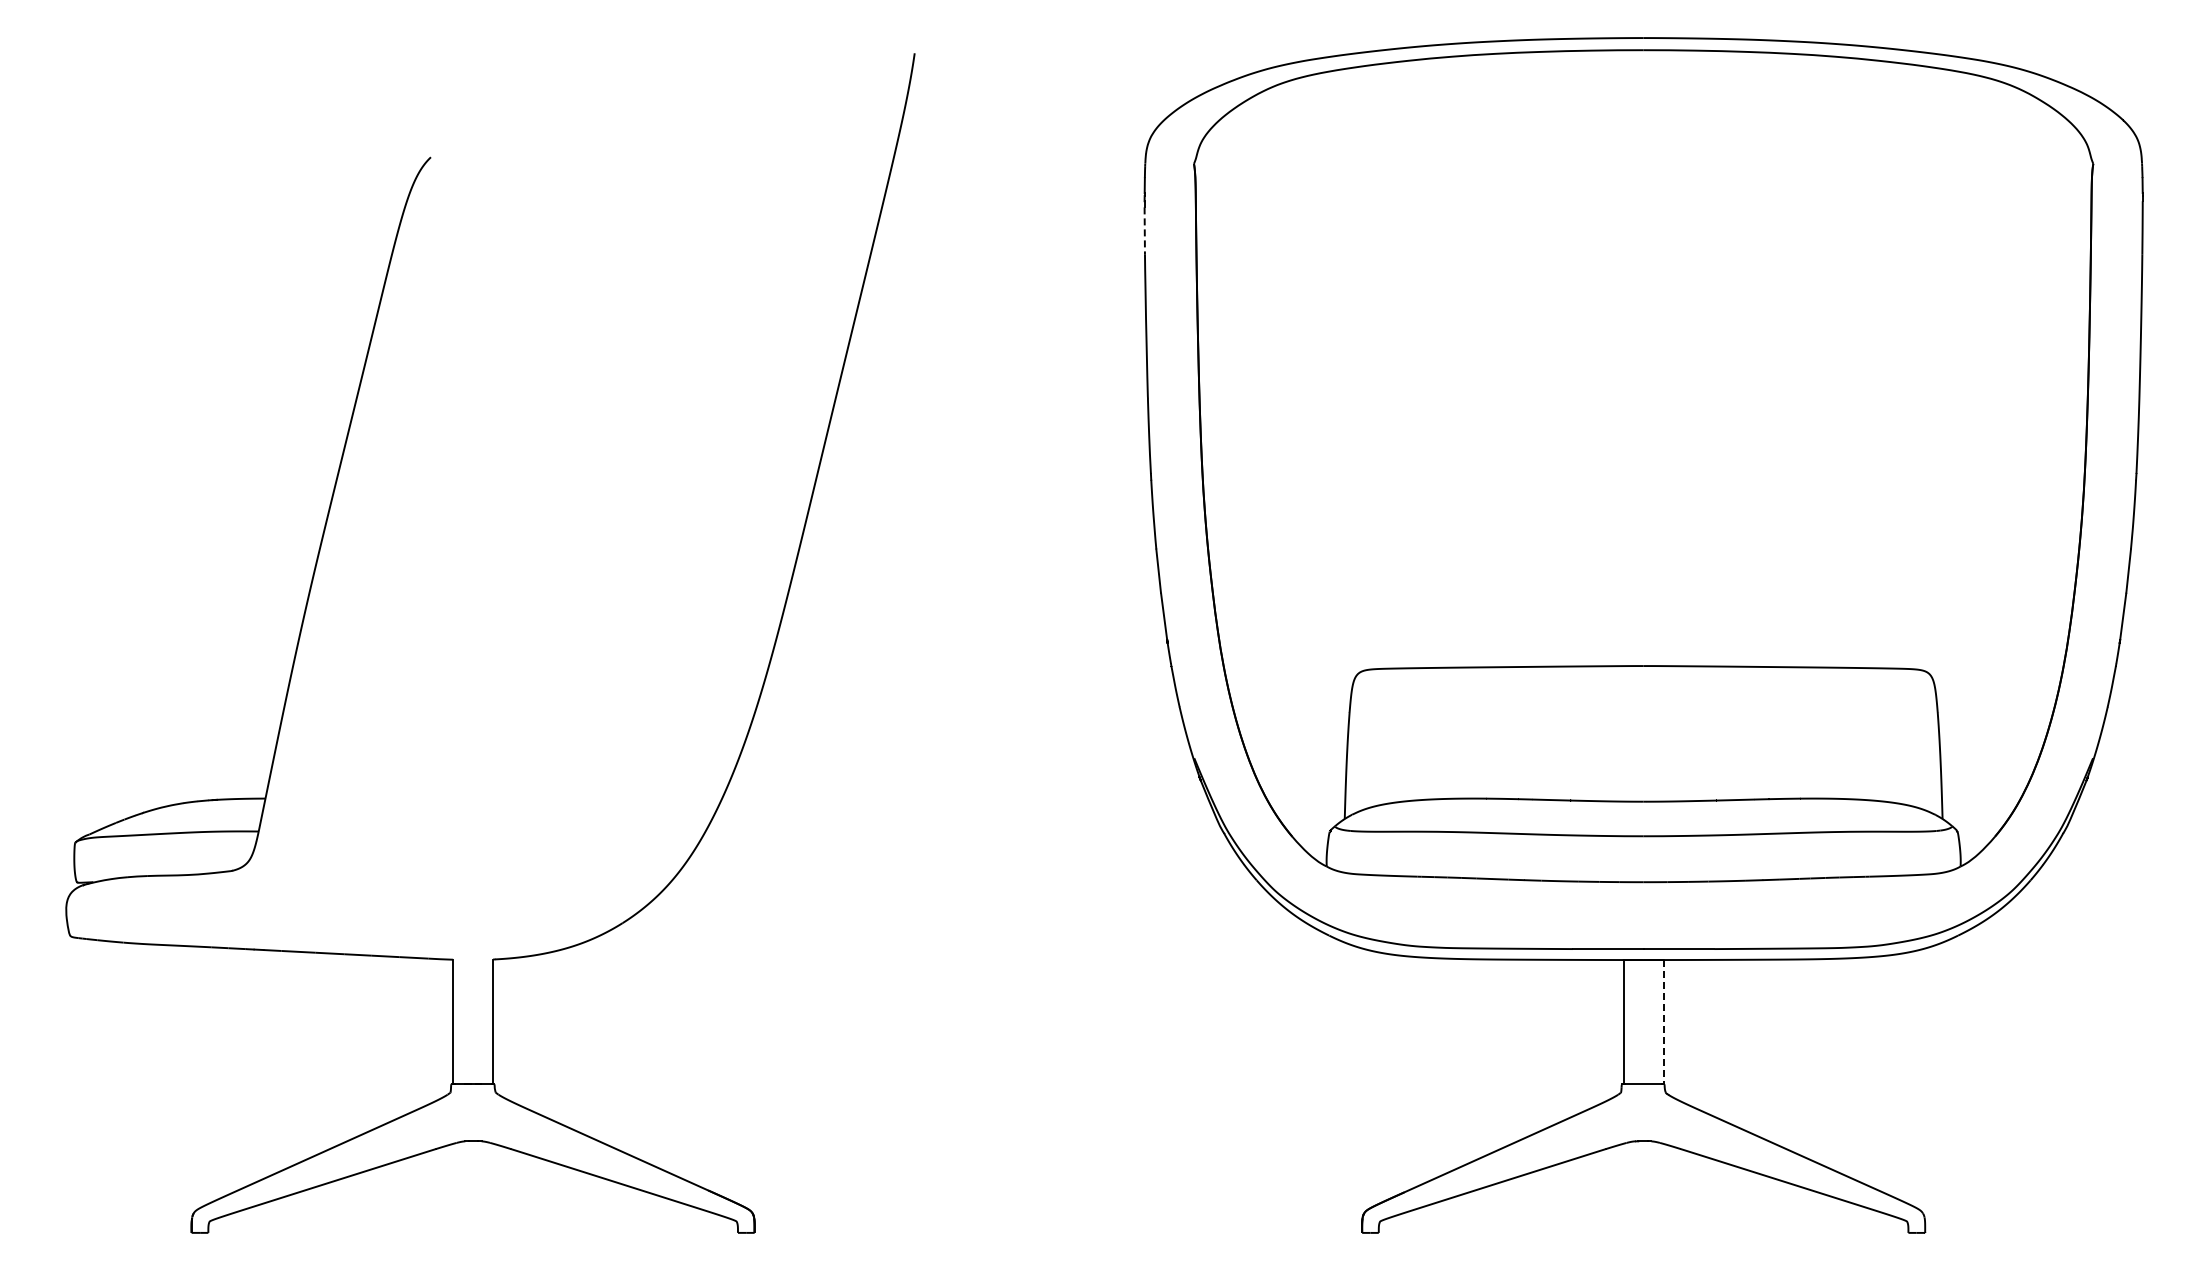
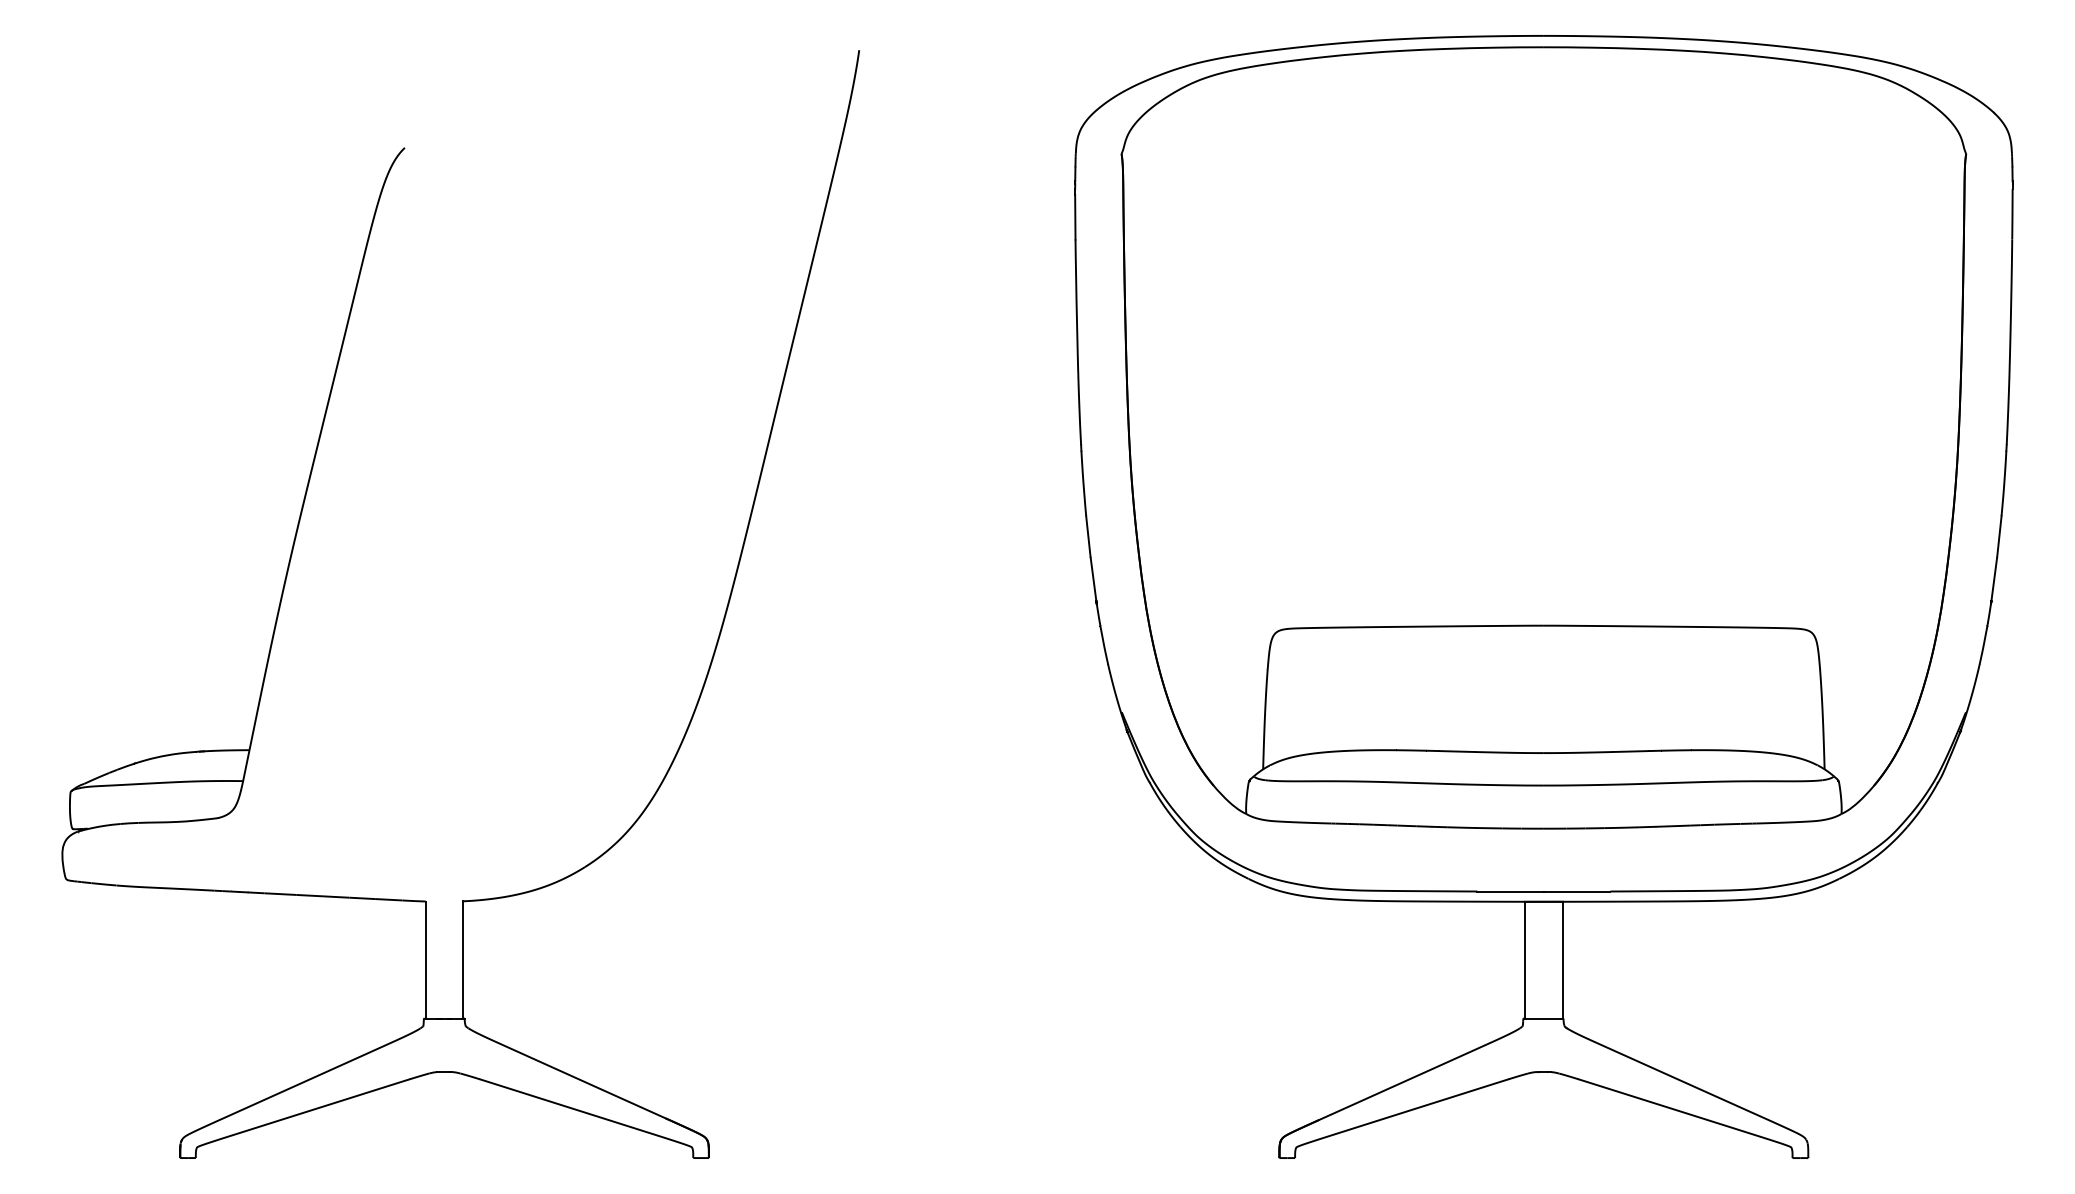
line: (1144, 231) -> (1075, 217), dashed -> solid
line: (1663, 1022) -> (1562, 960), dashed -> solid

